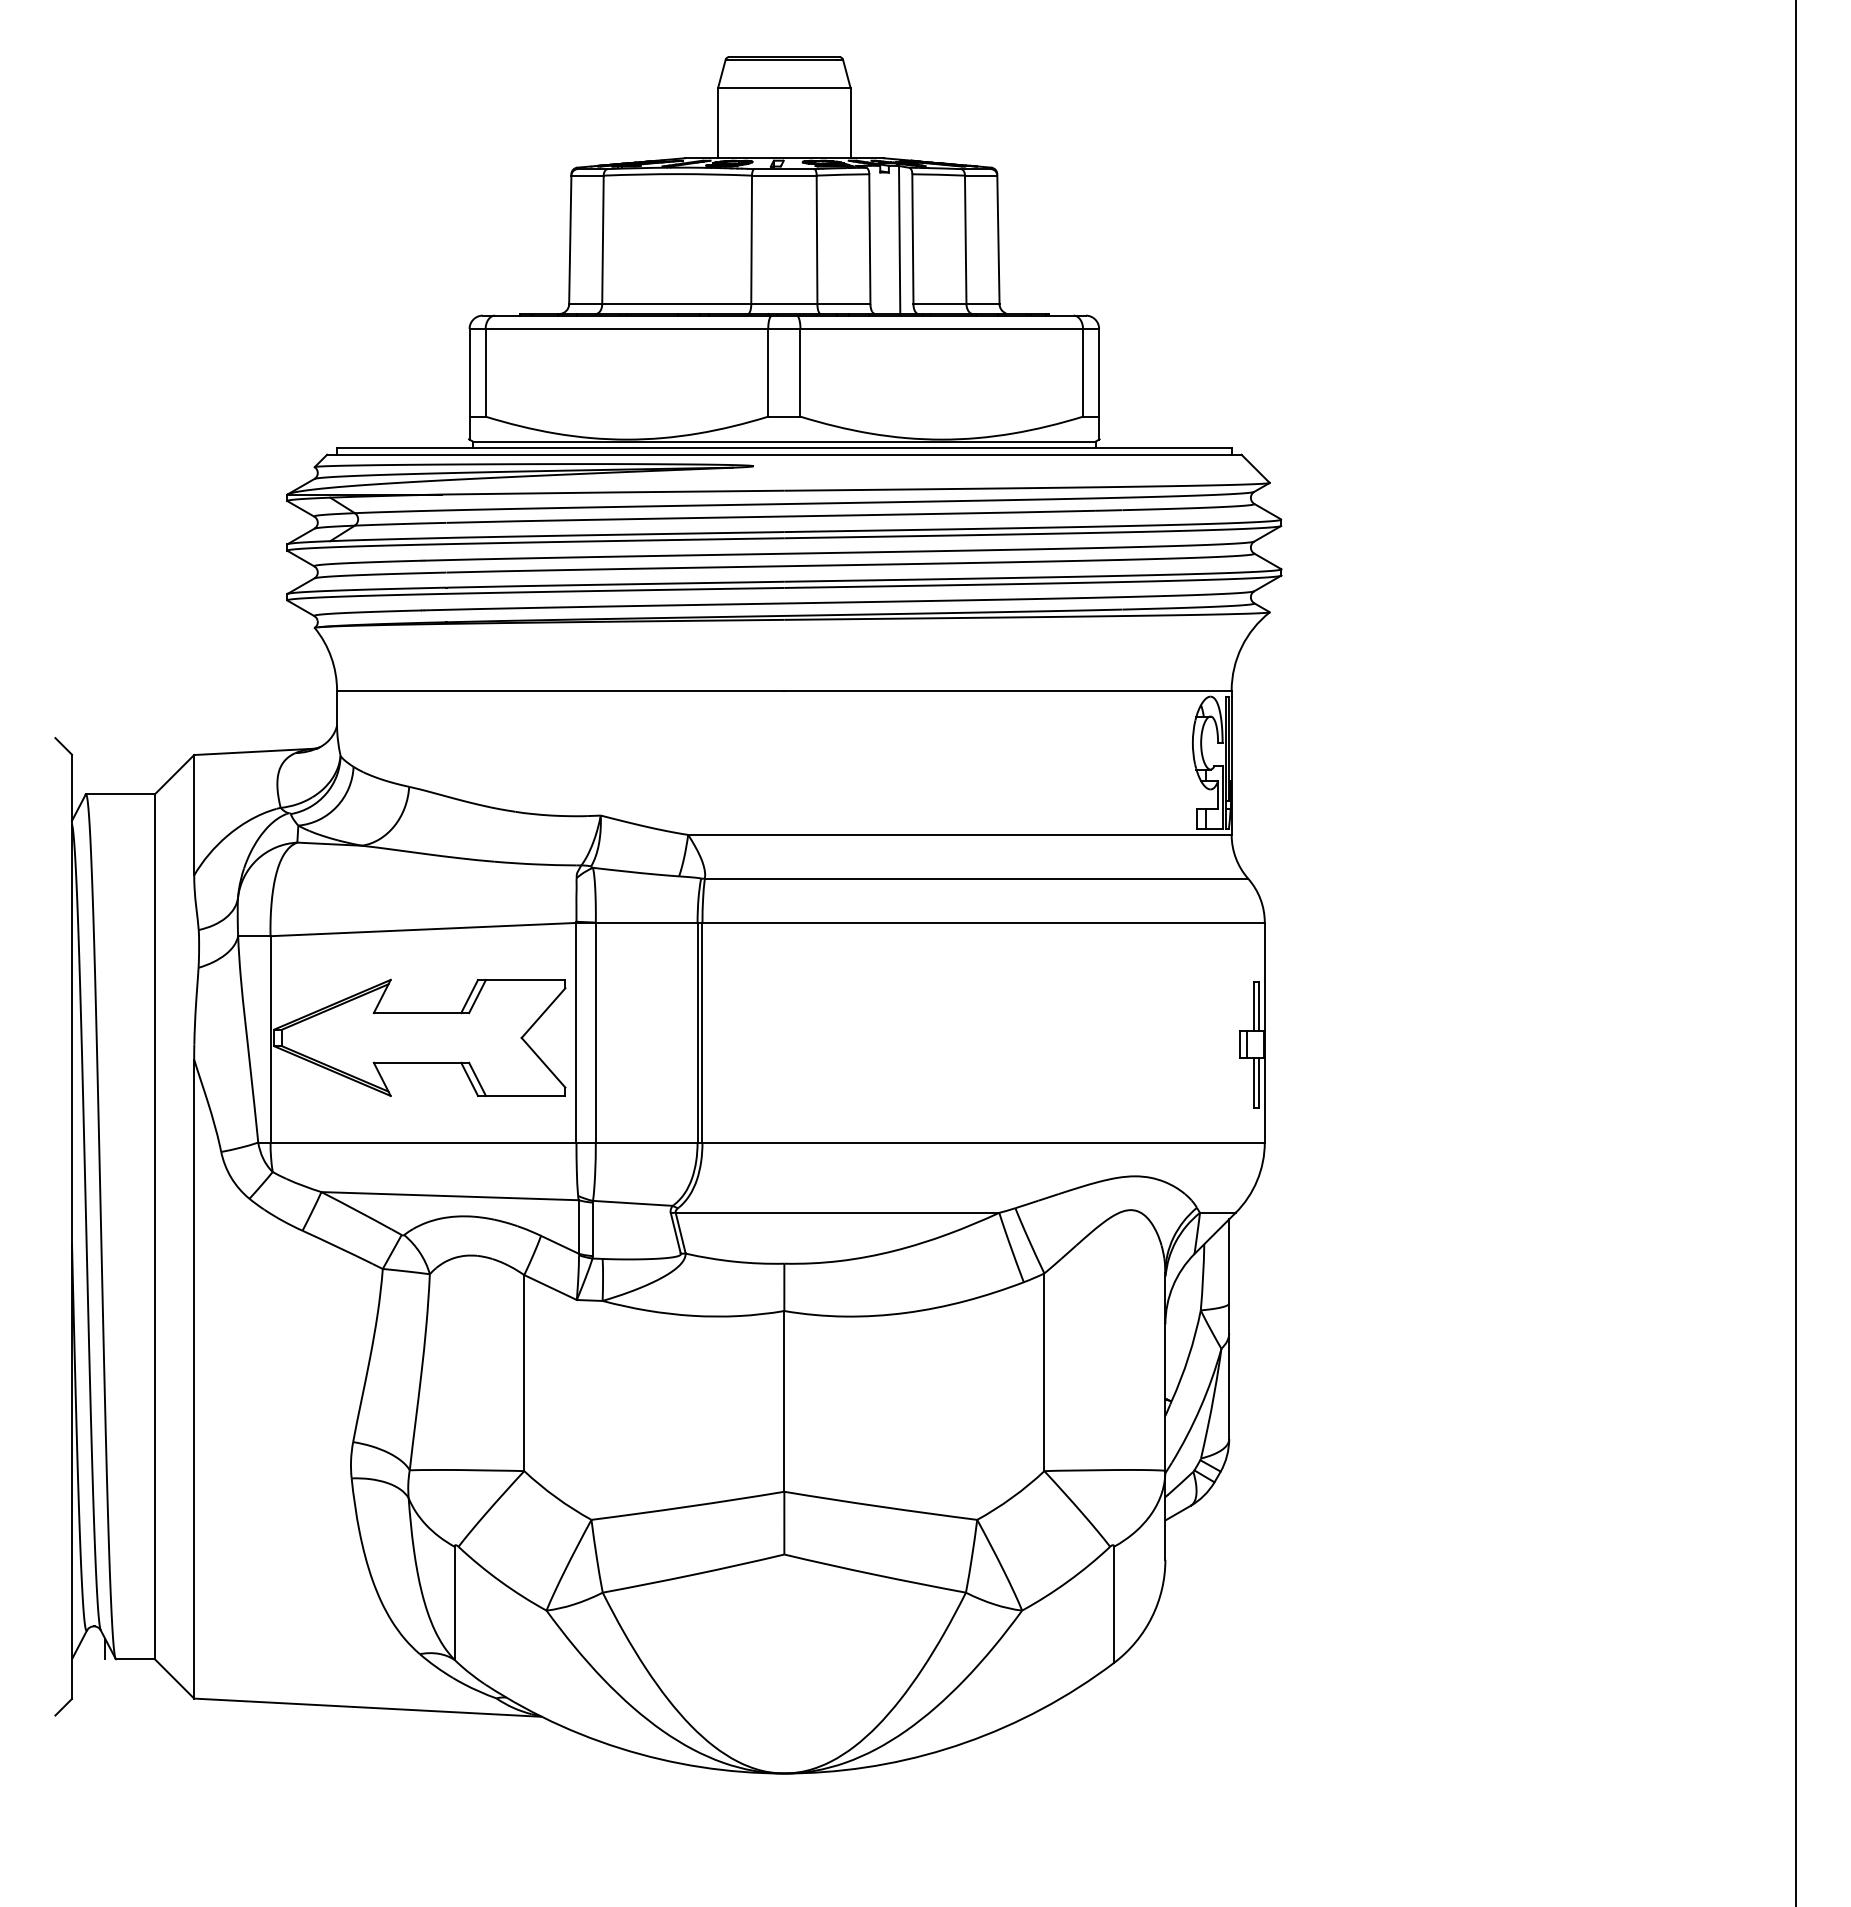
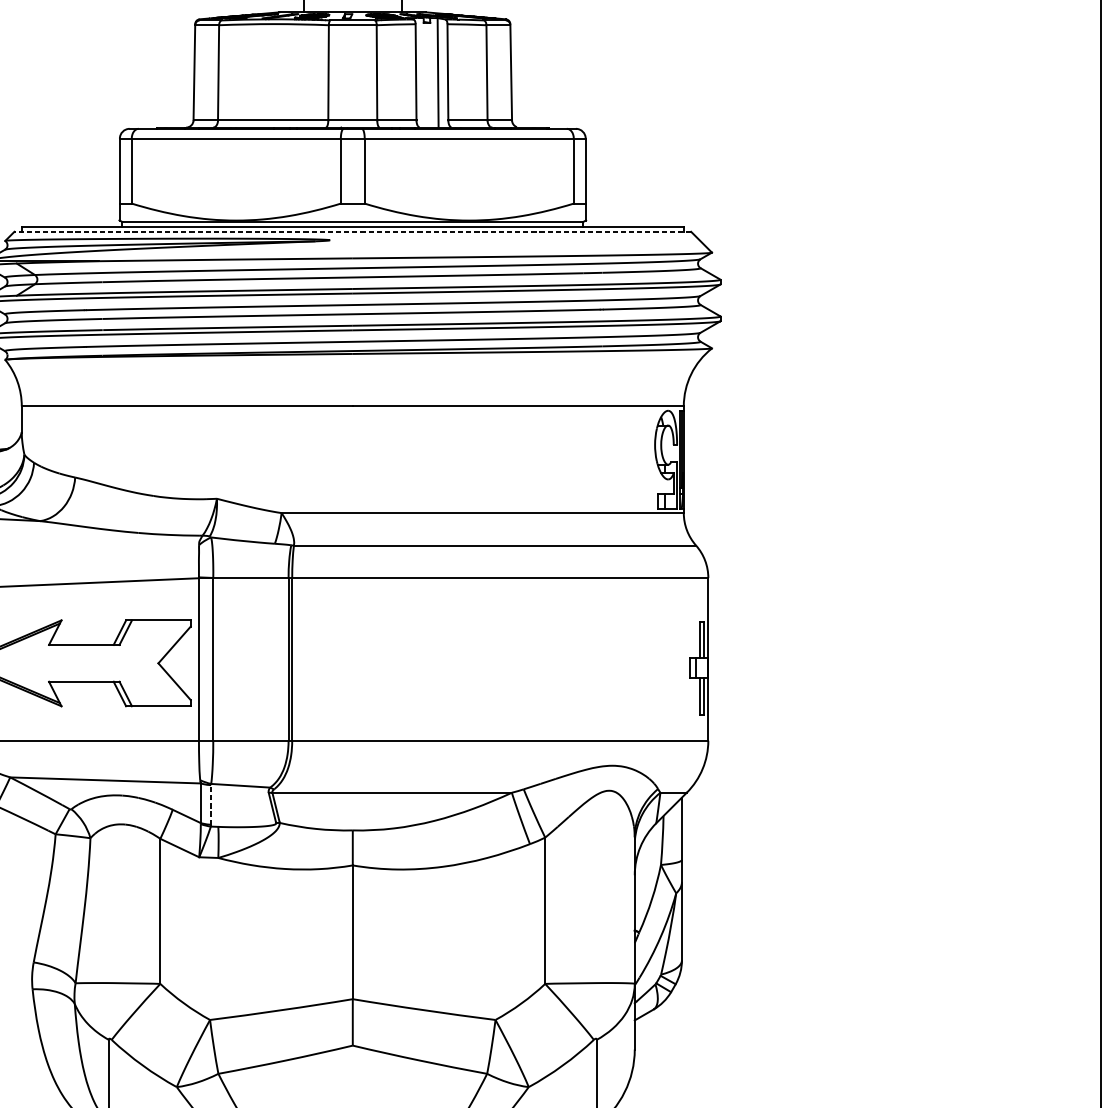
line: (783, 454) -> (352, 231), solid -> dashed
line: (592, 1229) -> (210, 805), solid -> dashed

